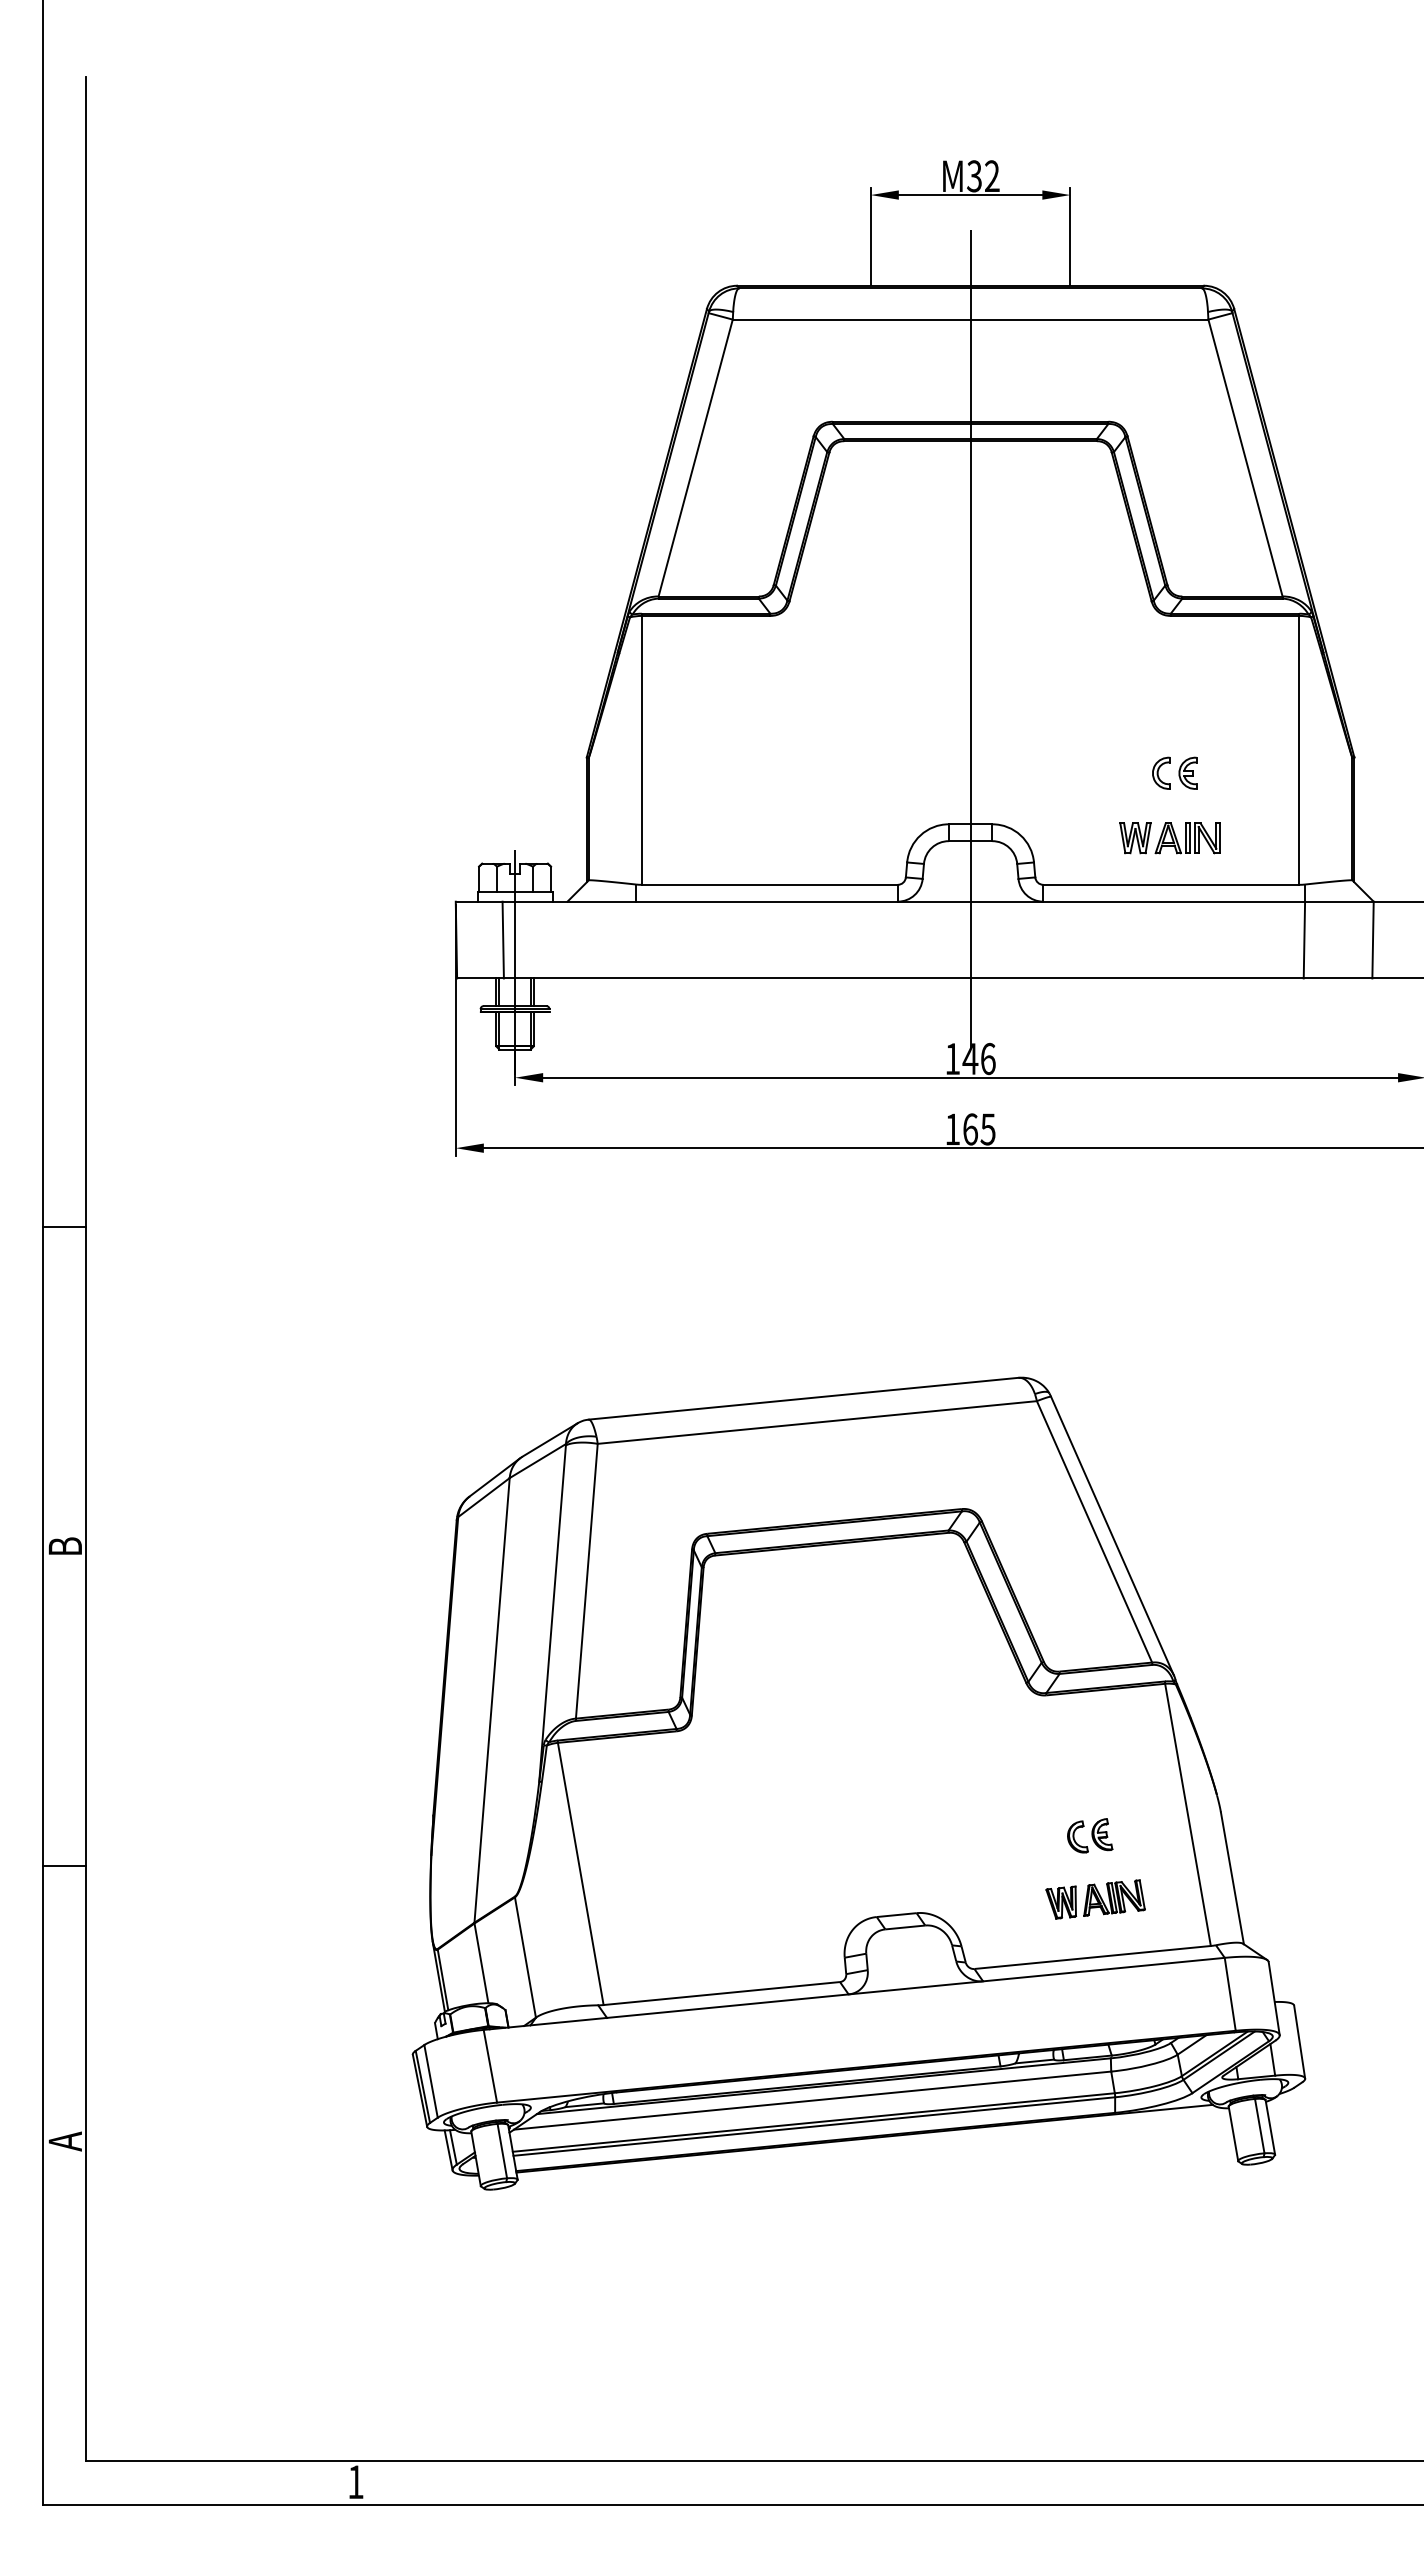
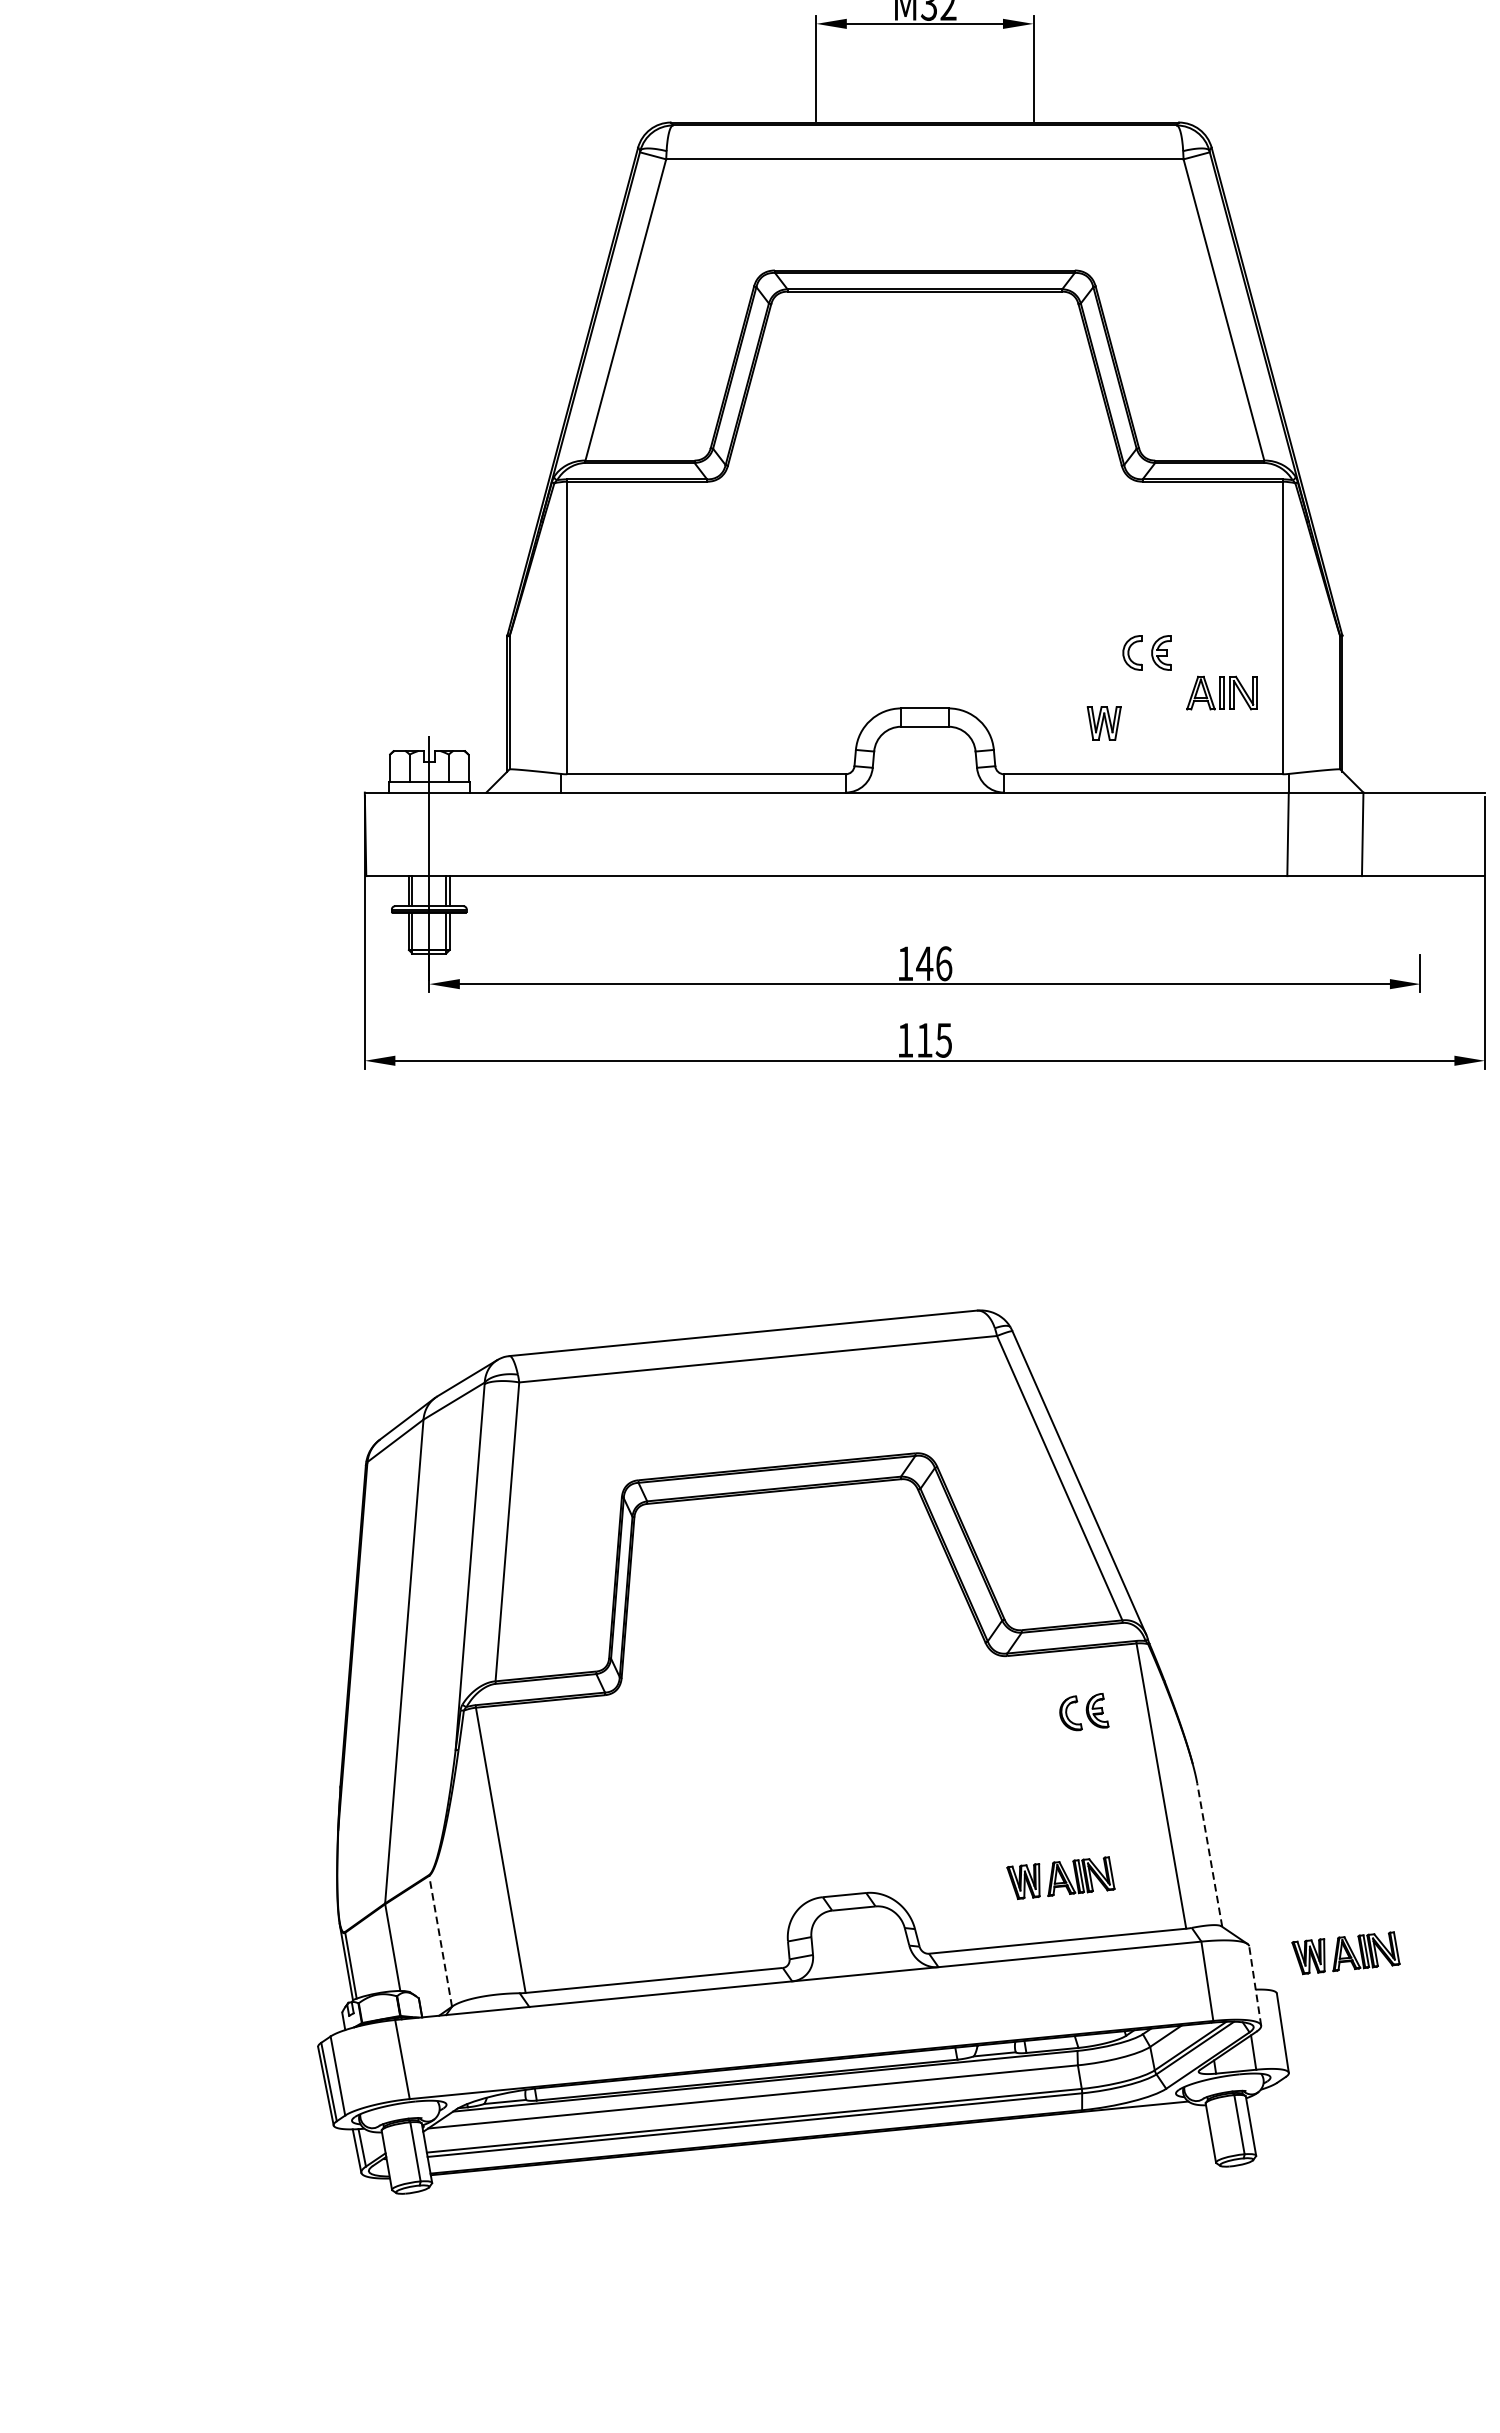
line: (970, 638) -> (924, 506), removed
part: (1187, 838) -> (1221, 693), moved
line: (502, 939) -> (415, 833), removed
text: (970, 1129) -> (924, 1040), 165 -> 115
part: (1090, 1835) -> (1084, 1711), moved
line: (1232, 1878) -> (1209, 1855), solid -> dashed
line: (525, 1957) -> (440, 1941), solid -> dashed
part: (1357, 1968) -> (1345, 1953), added
line: (1274, 1998) -> (1255, 1985), solid -> dashed

